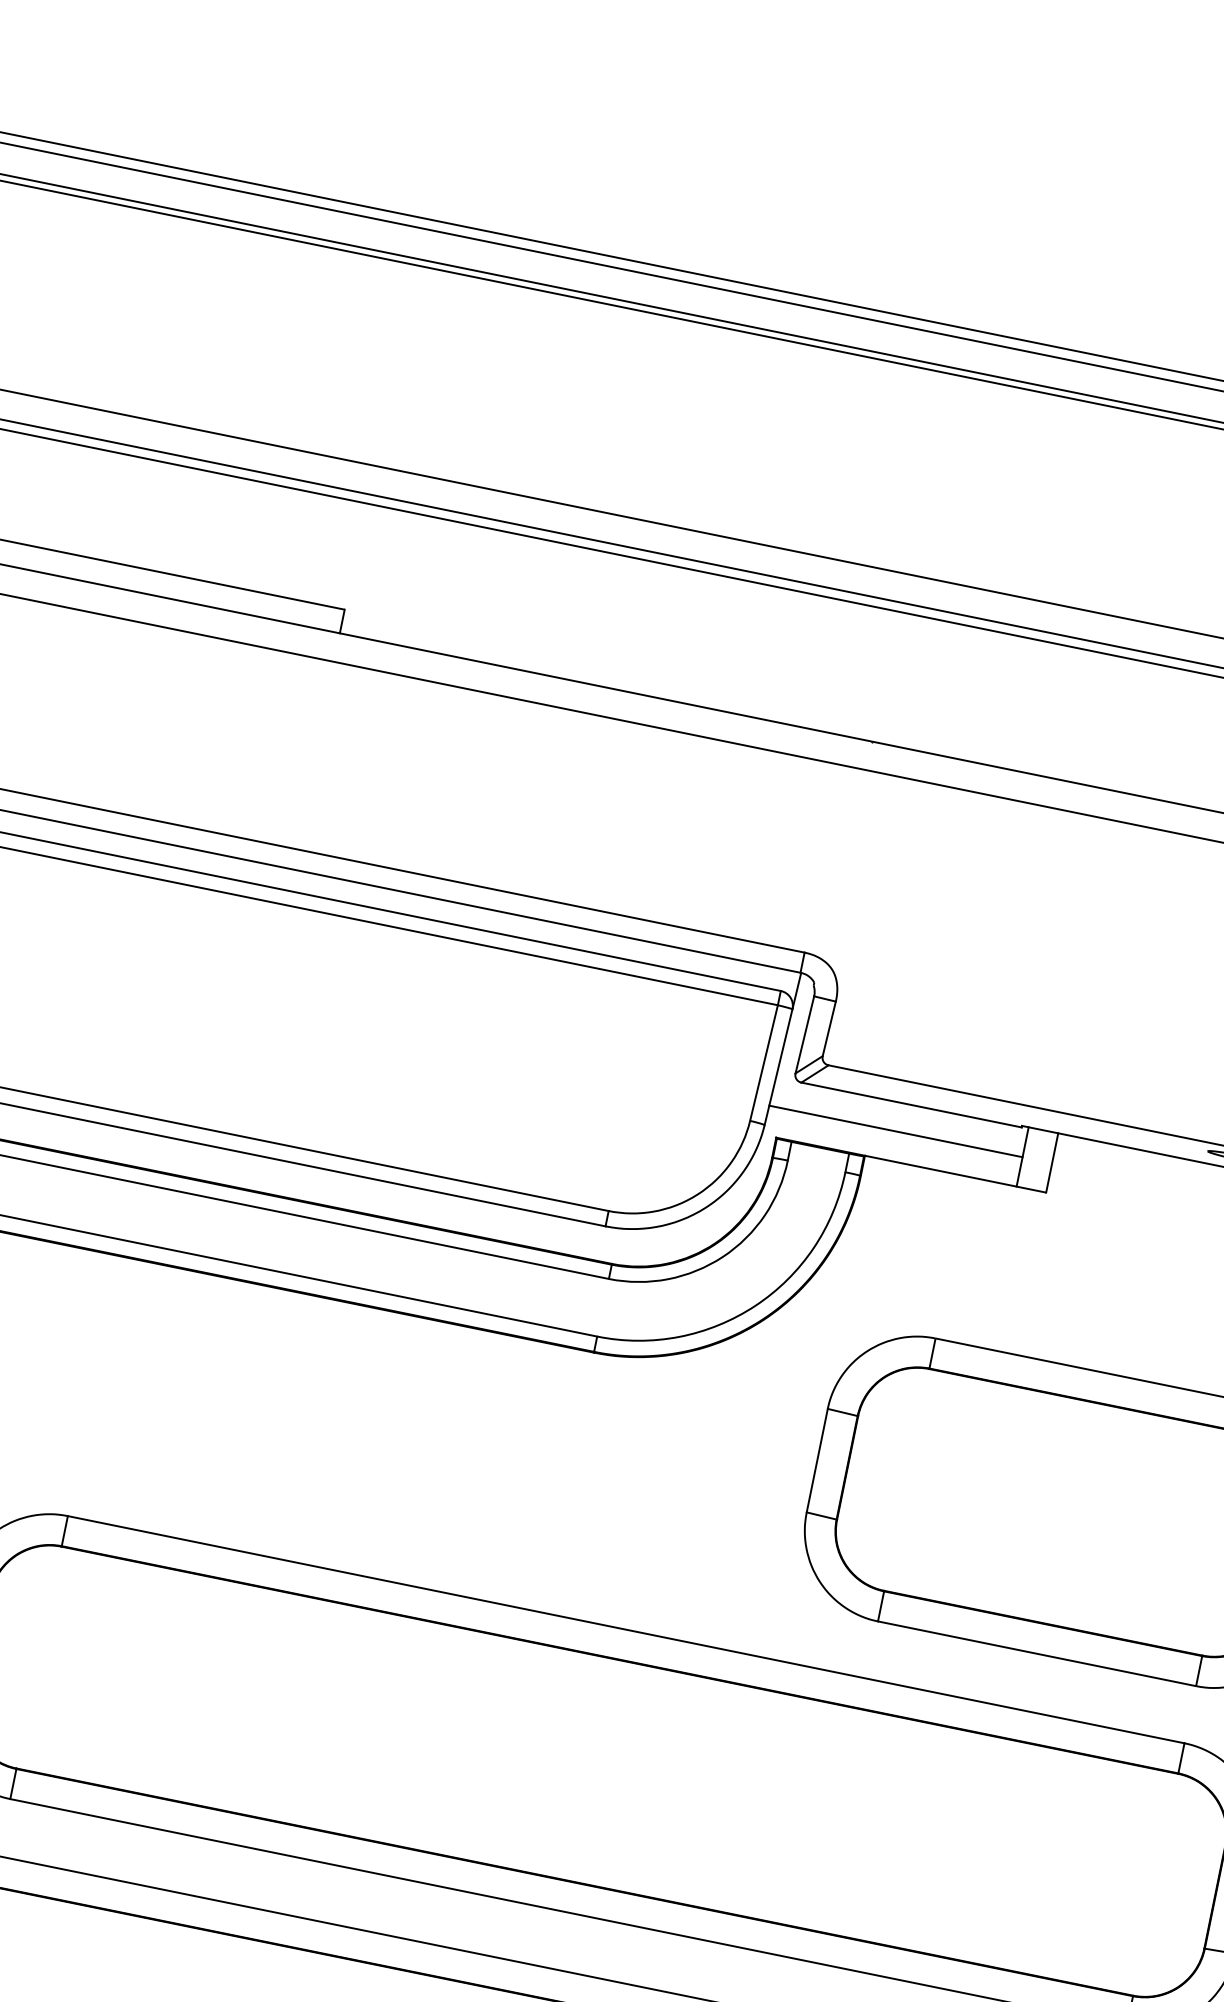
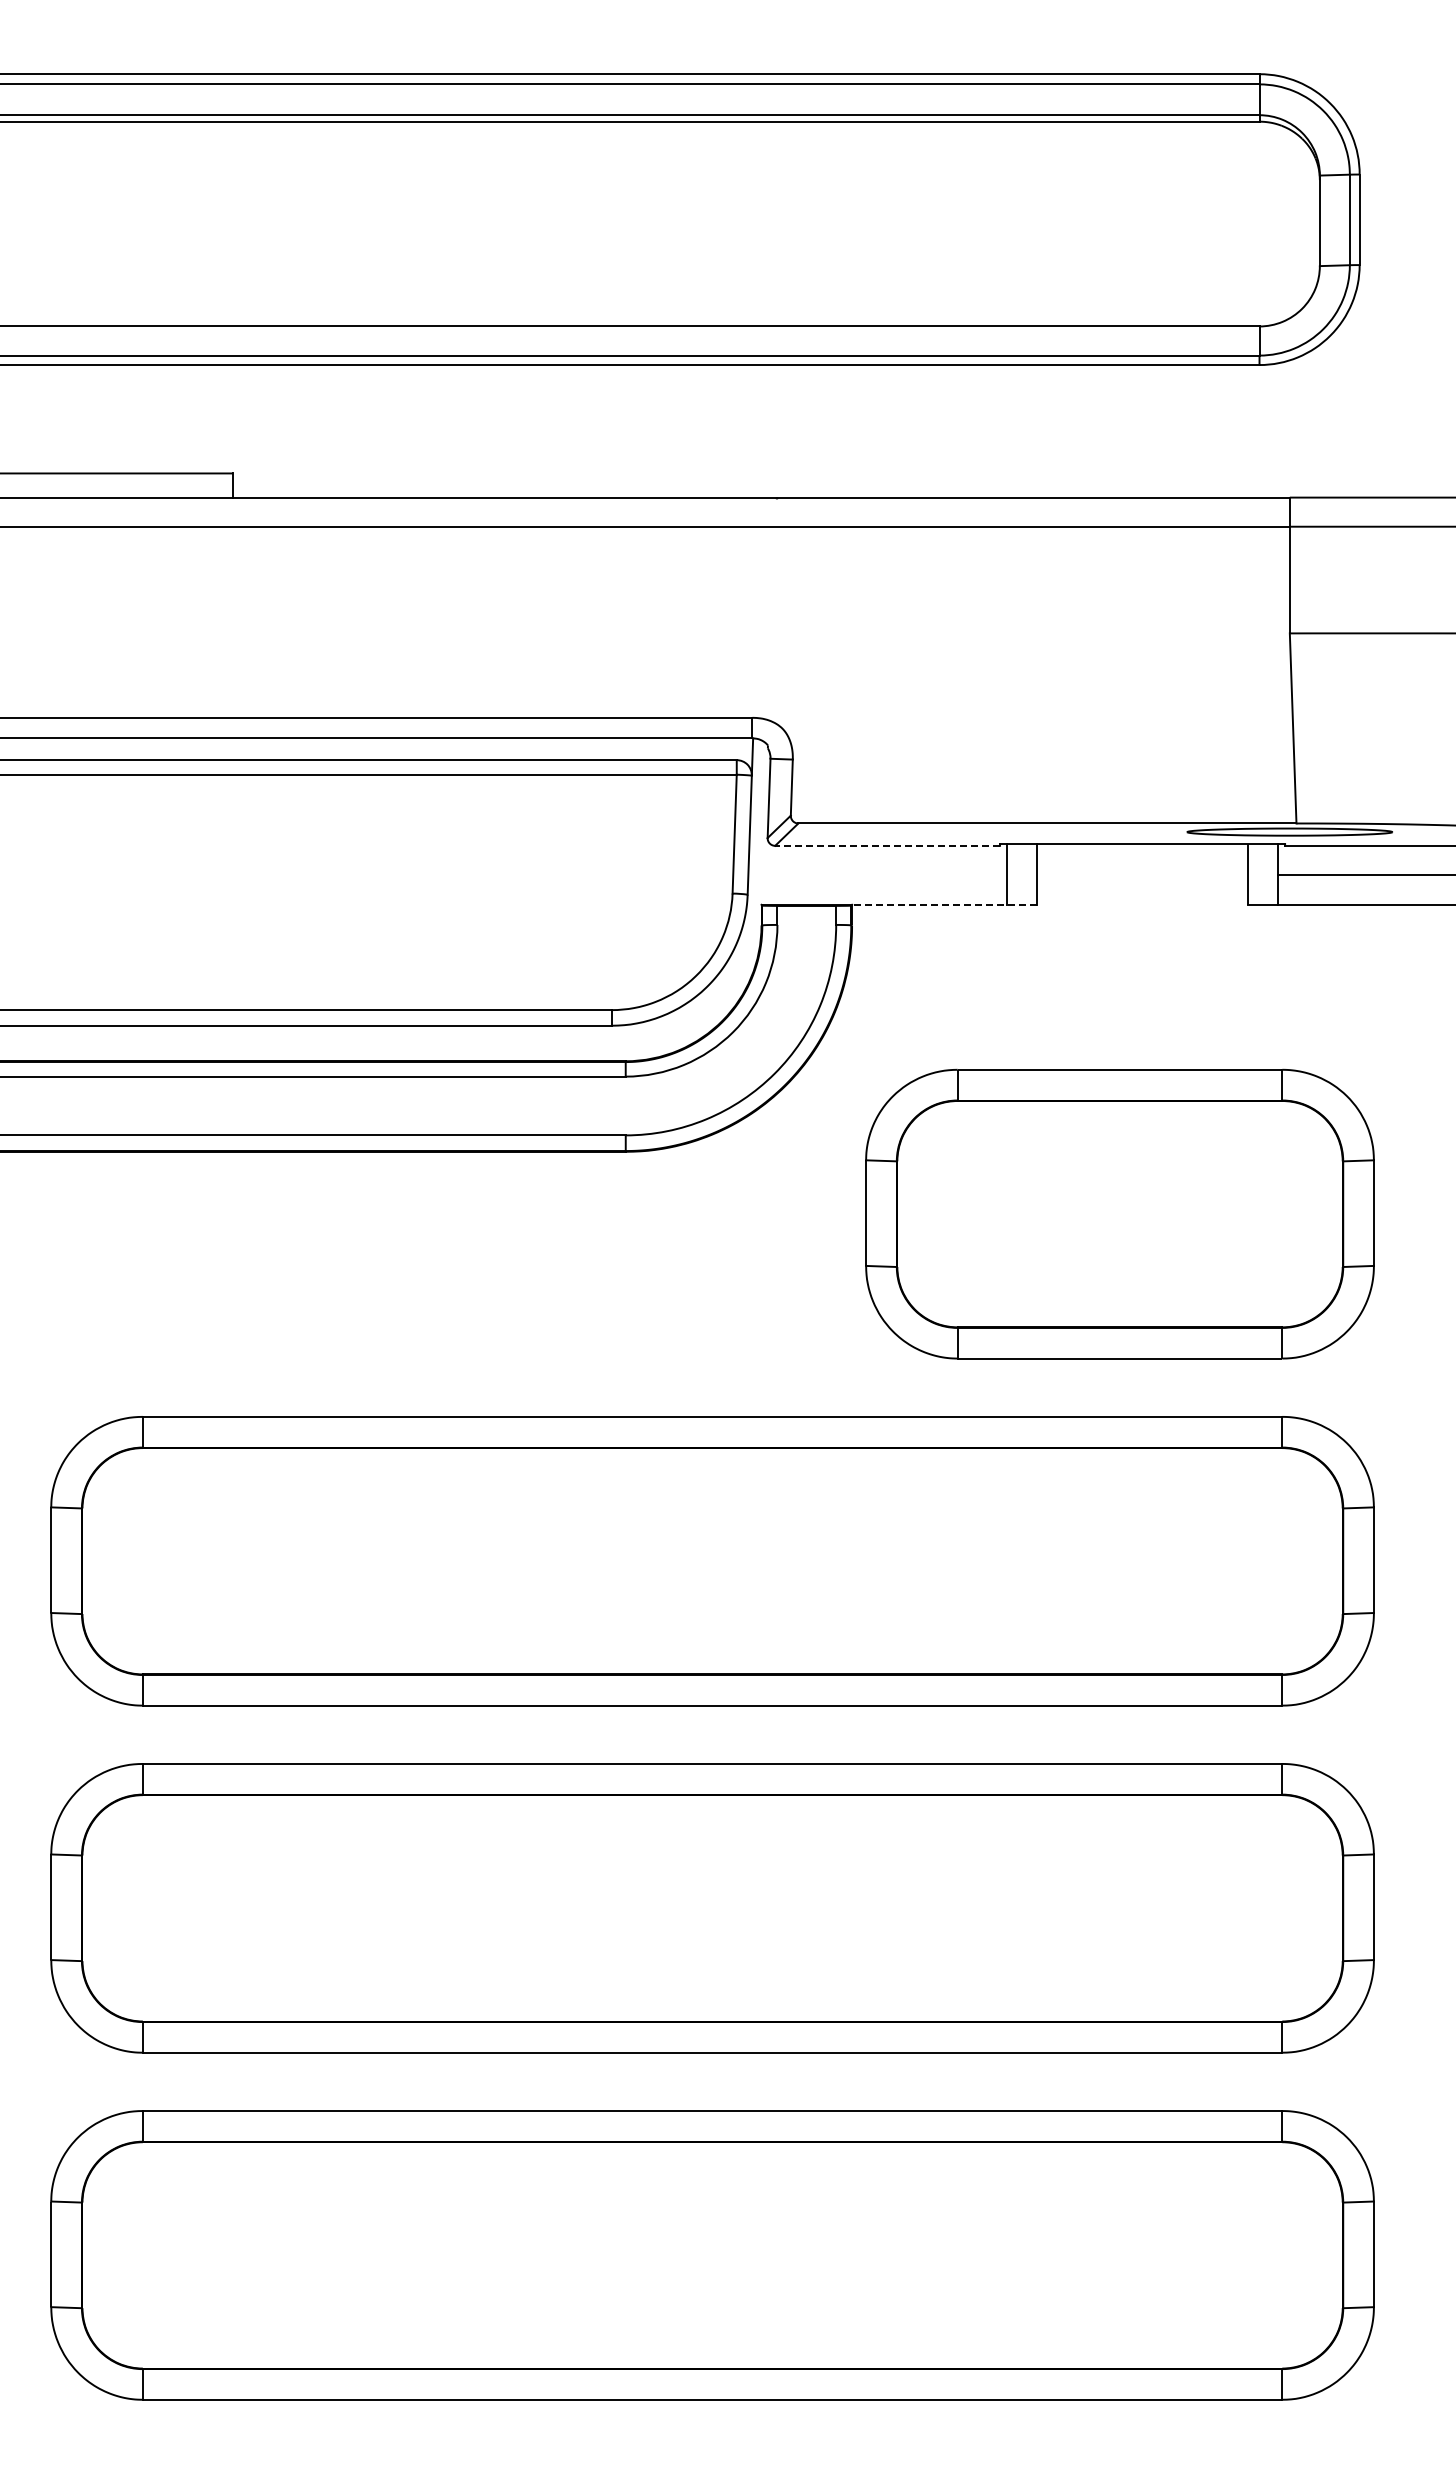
line: (911, 1104) -> (887, 845), solid -> dashed
line: (895, 1131) -> (877, 874), removed
line: (954, 1173) -> (943, 904), solid -> dashed

